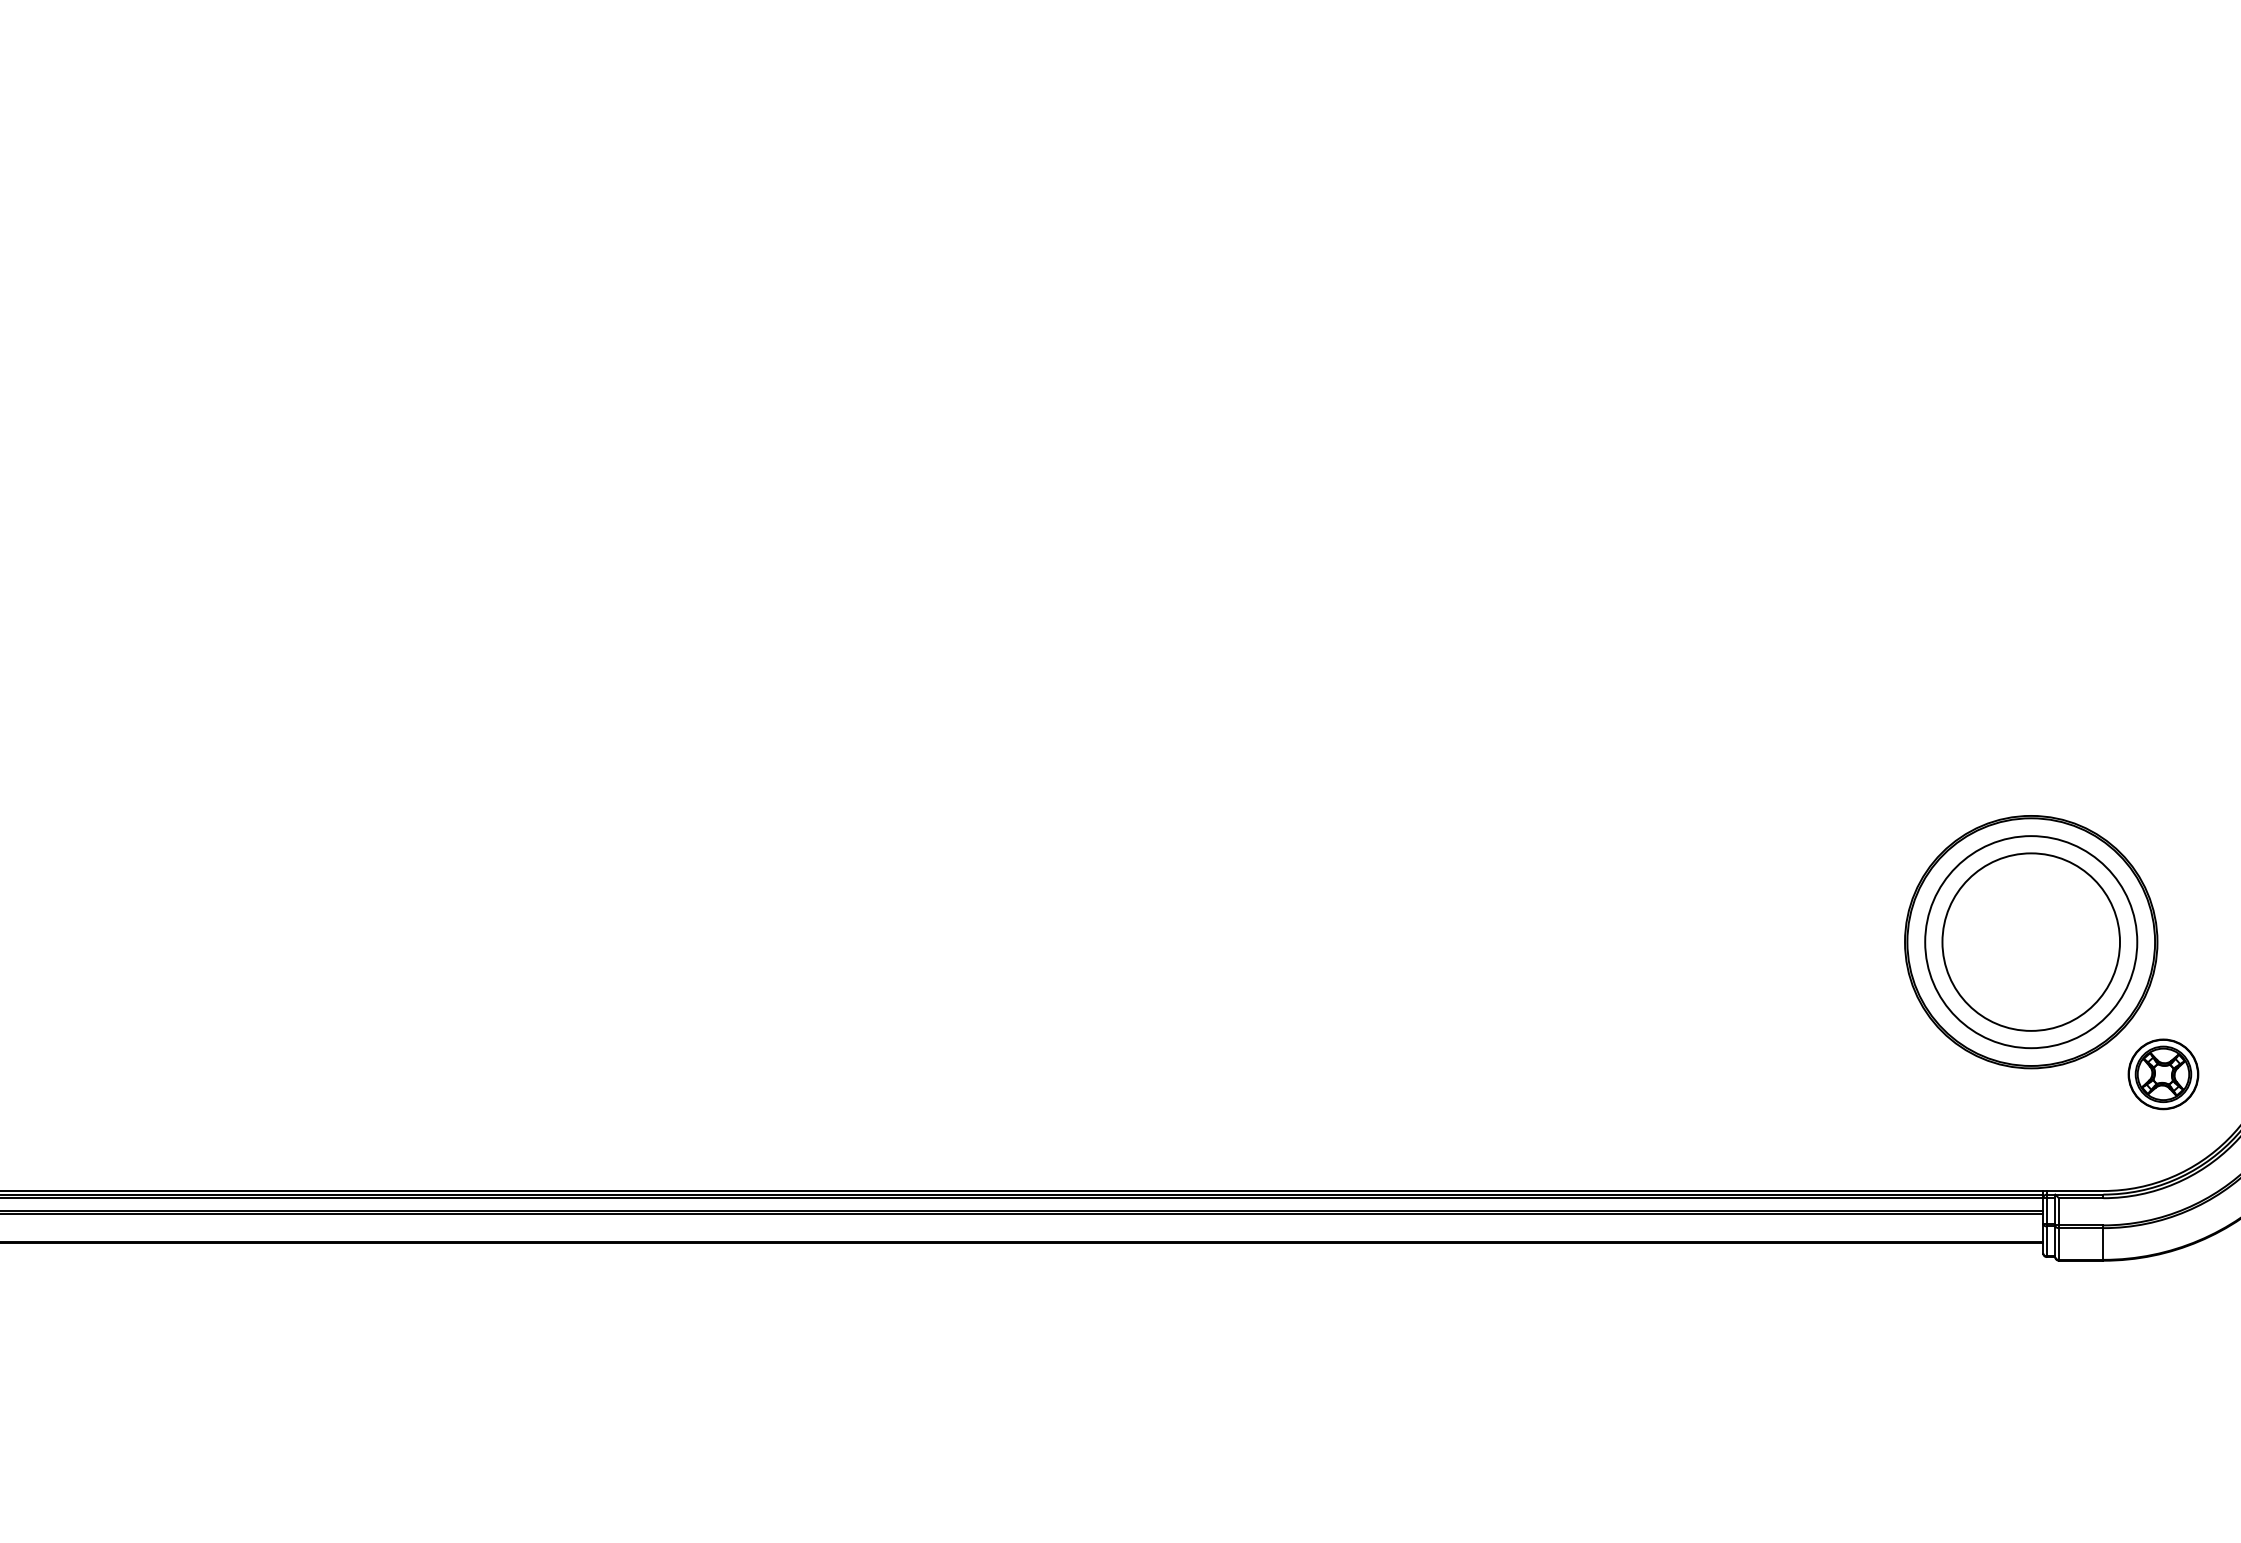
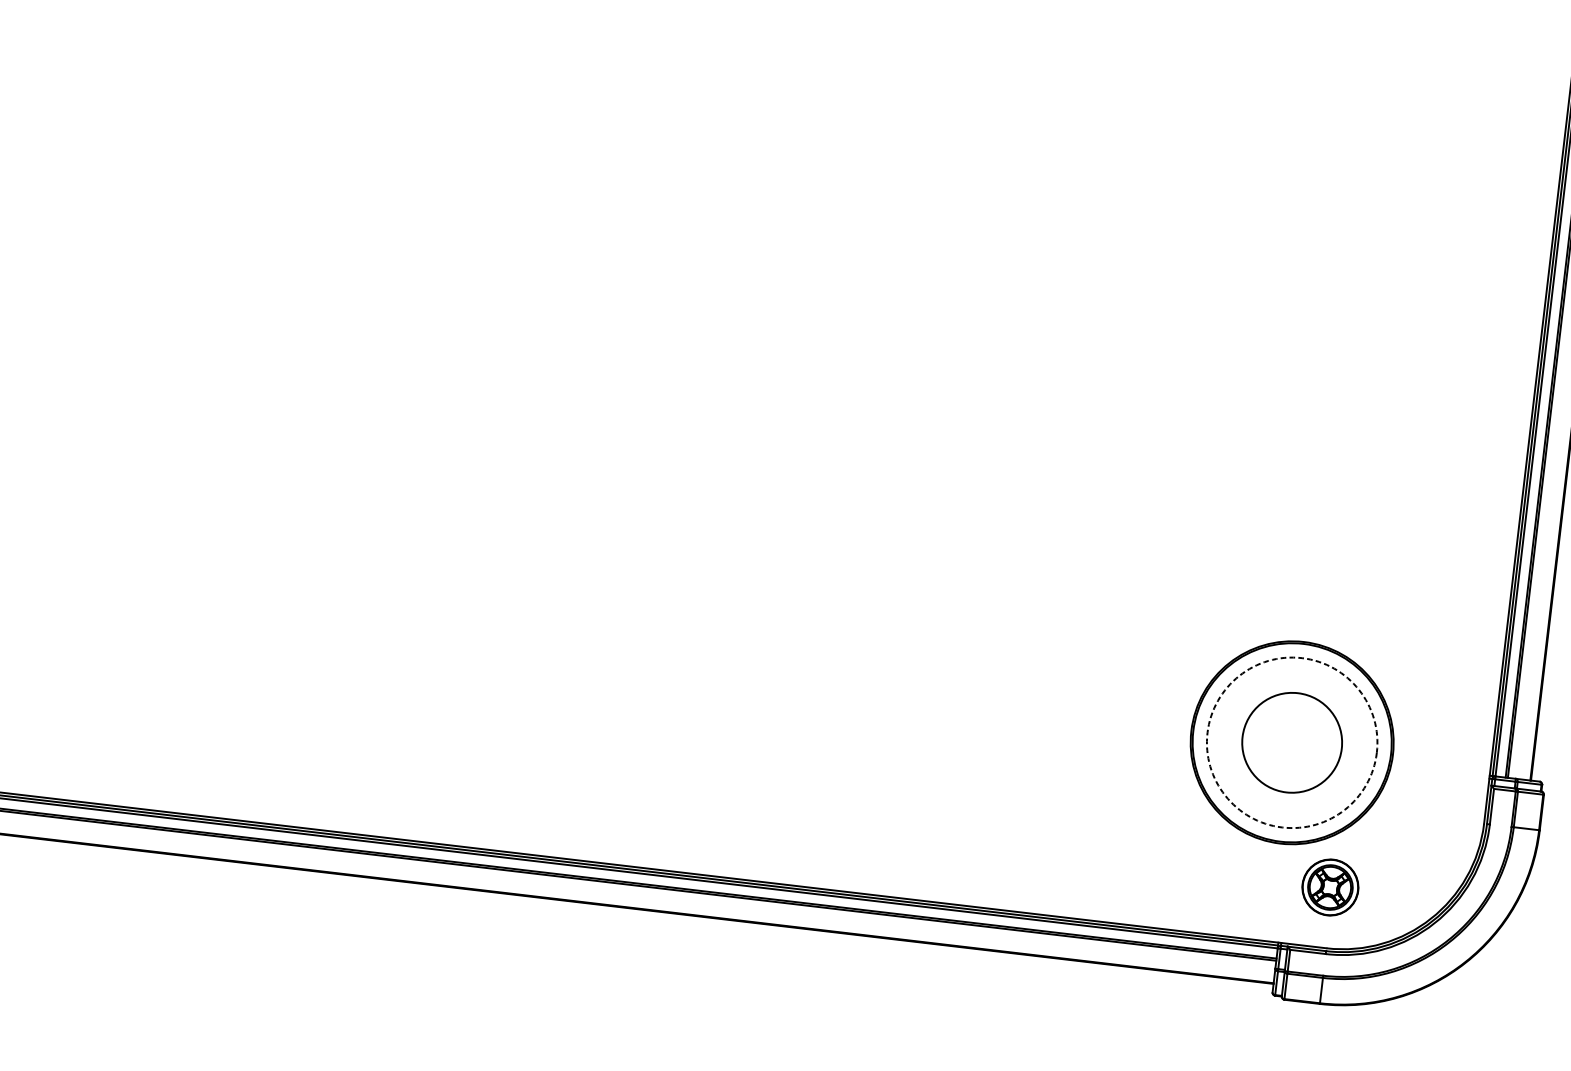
circle: (2031, 941) -> (1292, 742), size x0.7
circle: (2031, 942) -> (1292, 743), solid -> dashed
part: (2163, 1074) -> (1330, 887), moved

